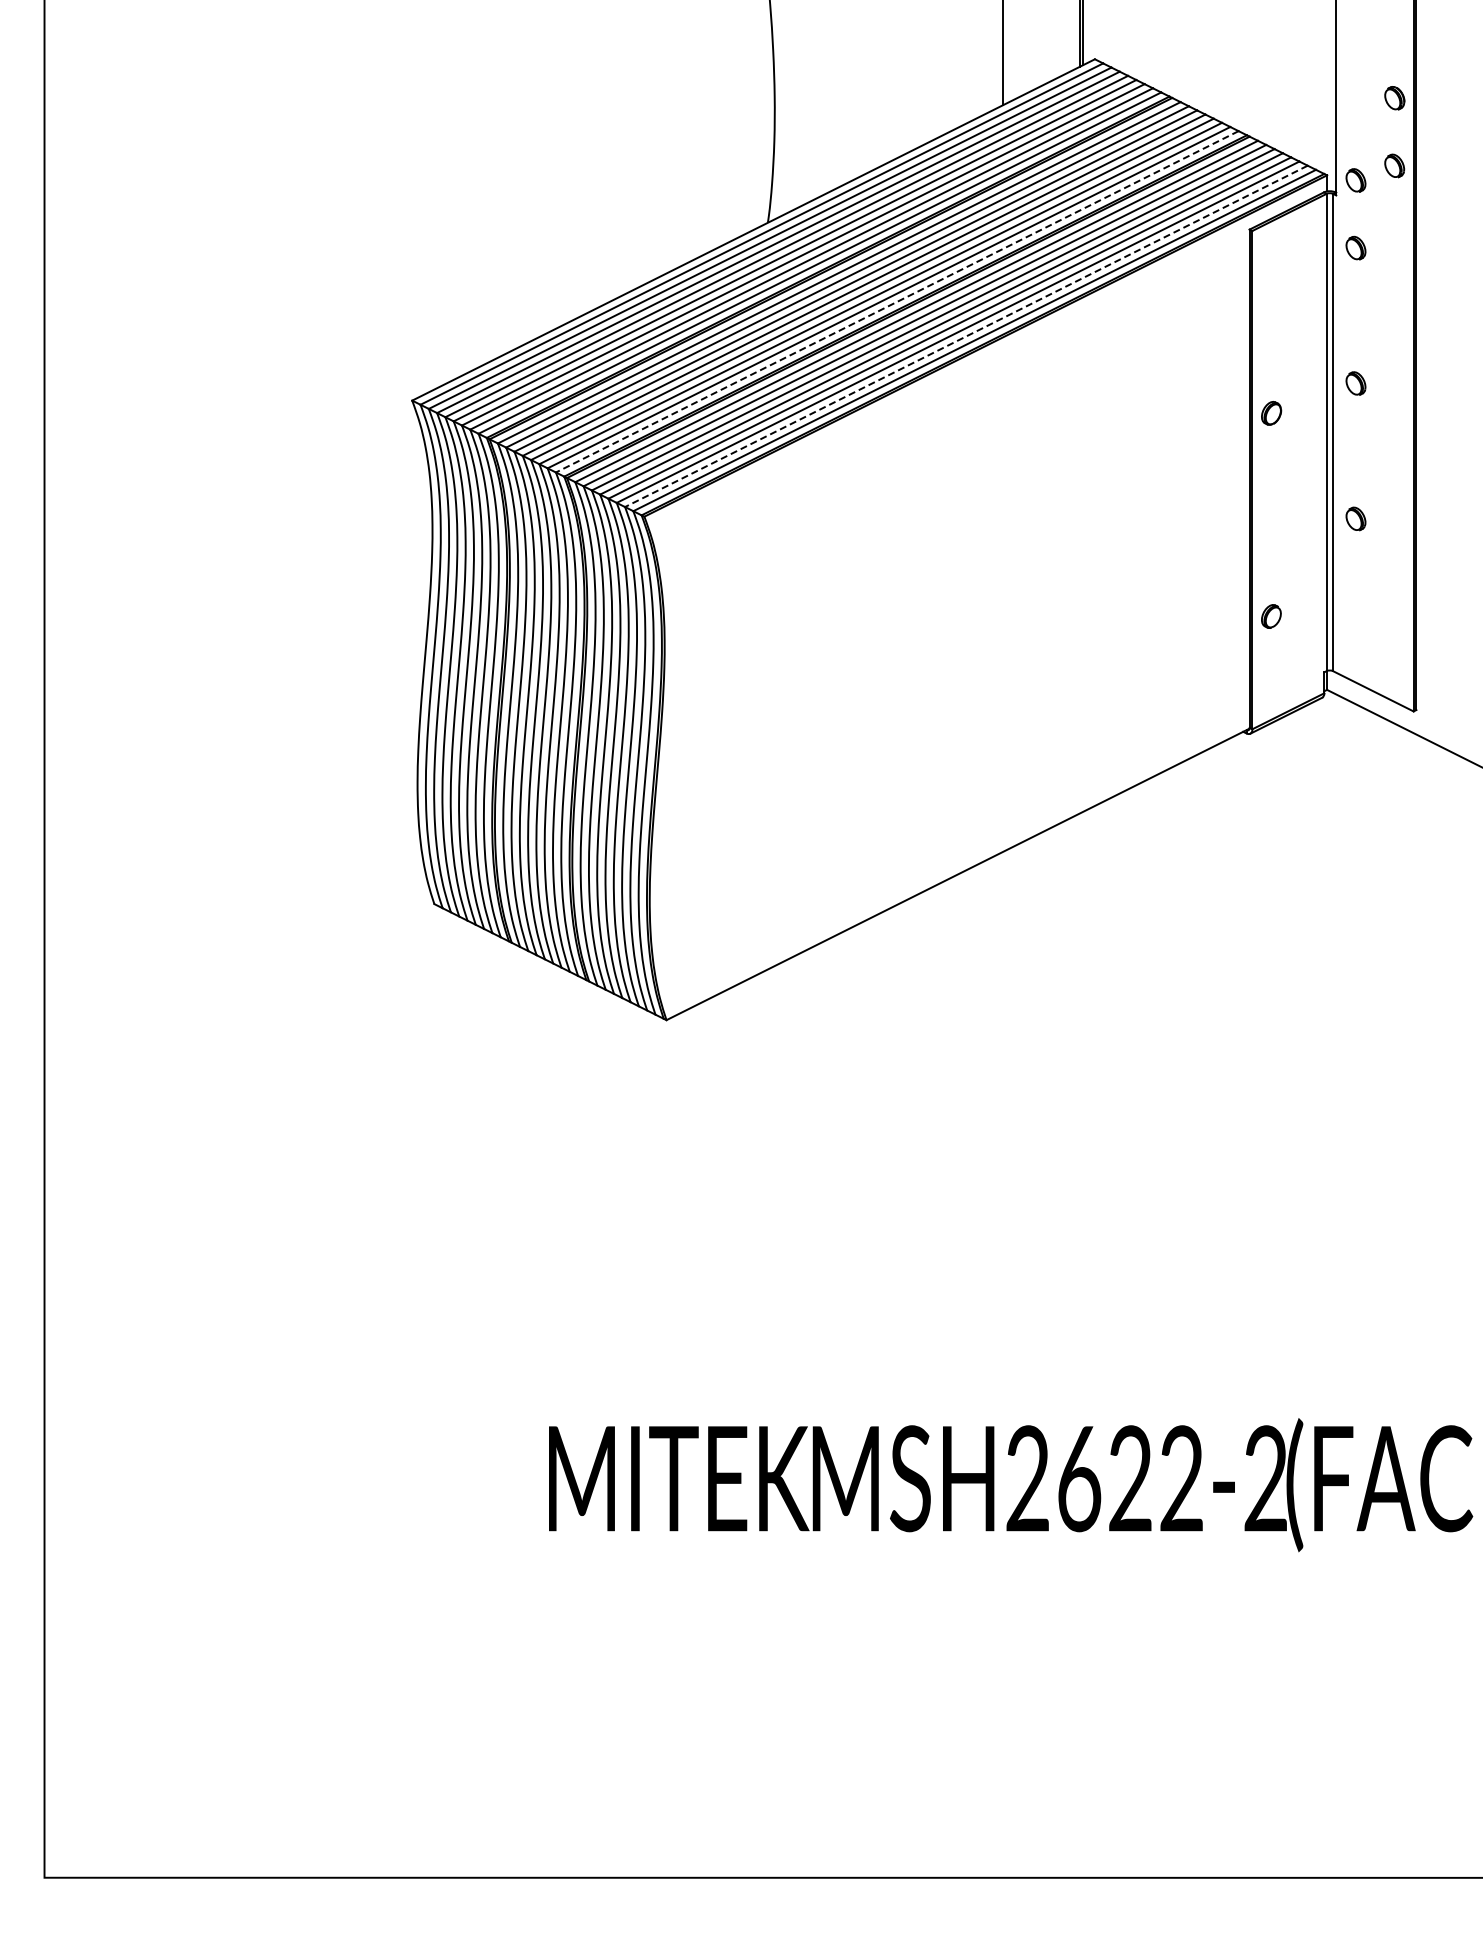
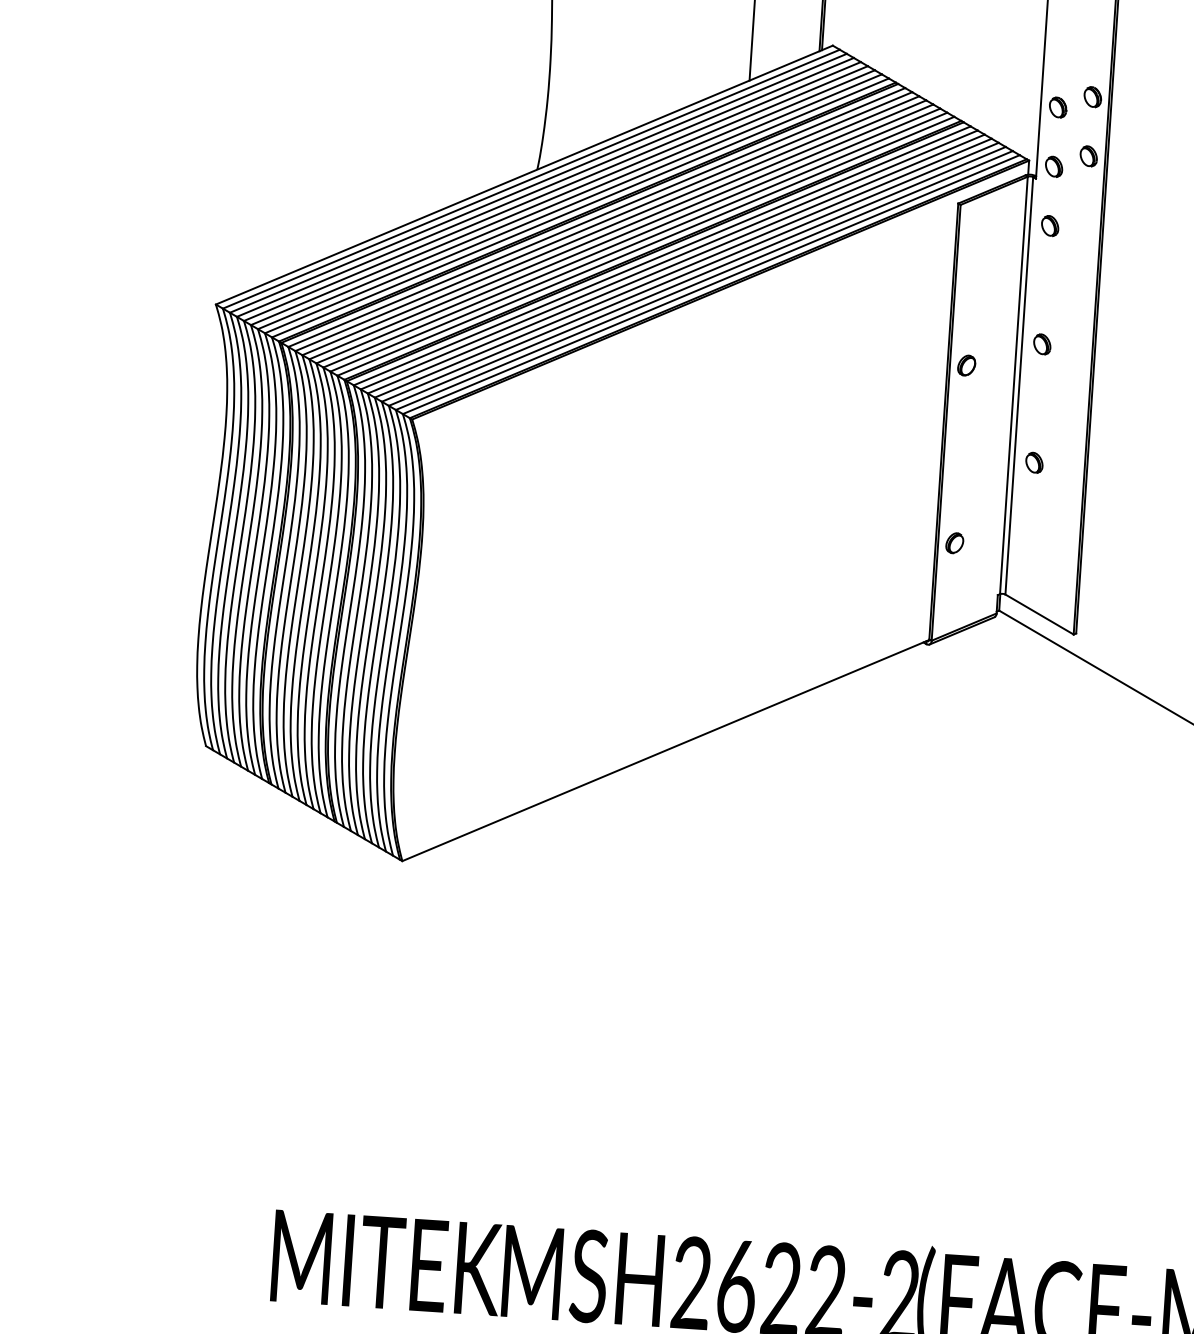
part: (1355, 112) -> (1057, 107), added
line: (897, 301) -> (646, 246), dashed -> solid
line: (966, 336) -> (704, 280), dashed -> solid

